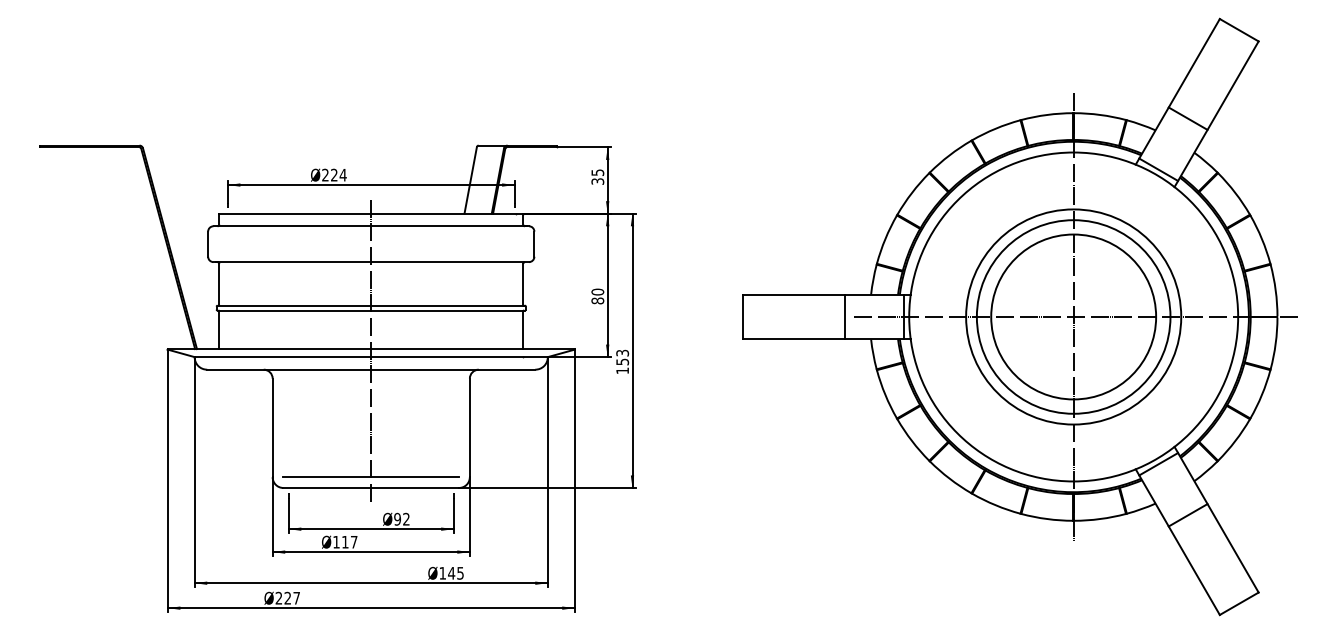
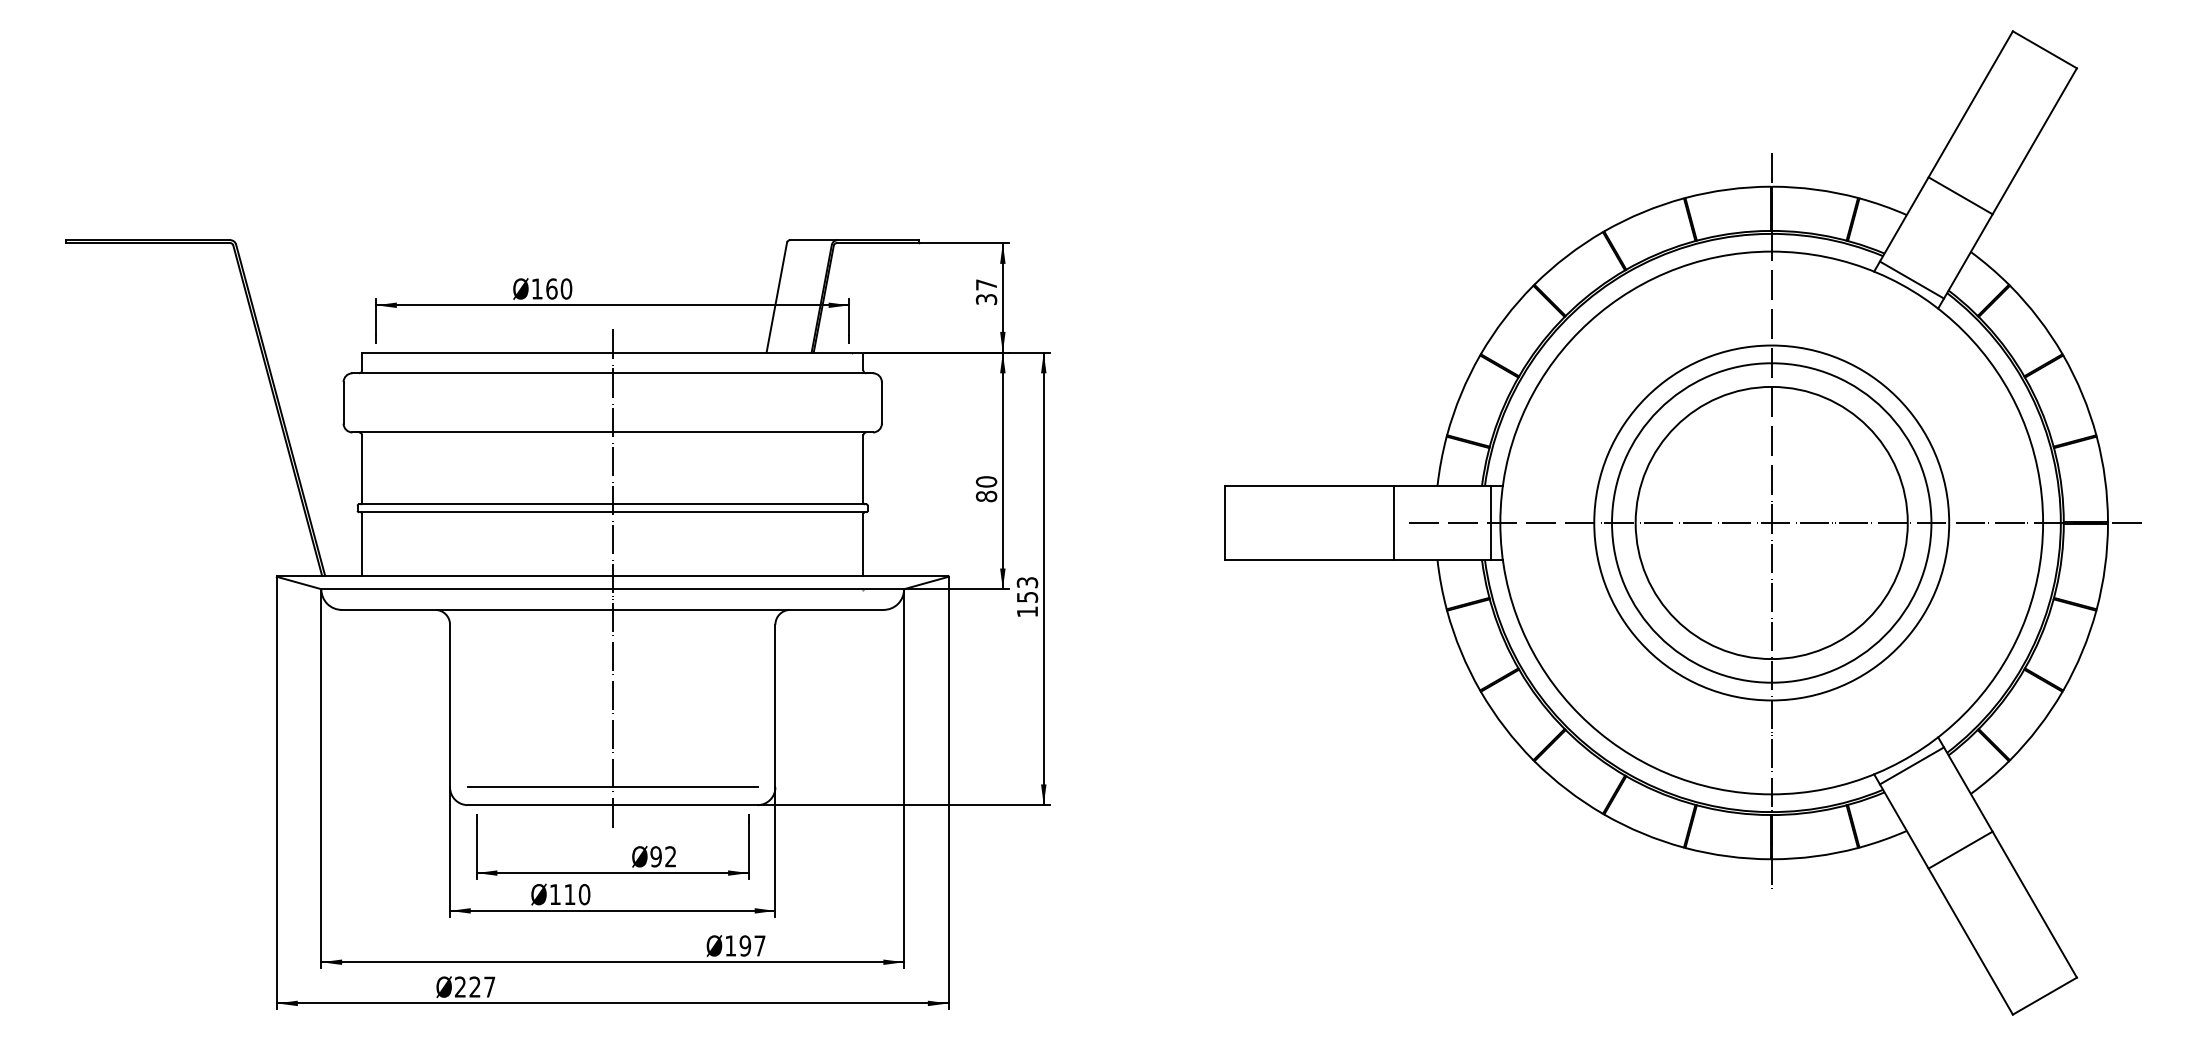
text: (597, 172) -> (986, 284), 35 -> 37
text: (334, 174) -> (552, 287), 224 -> 160
text: (353, 541) -> (583, 893), 117 -> 110
text: (455, 572) -> (751, 944), 145 -> 197

